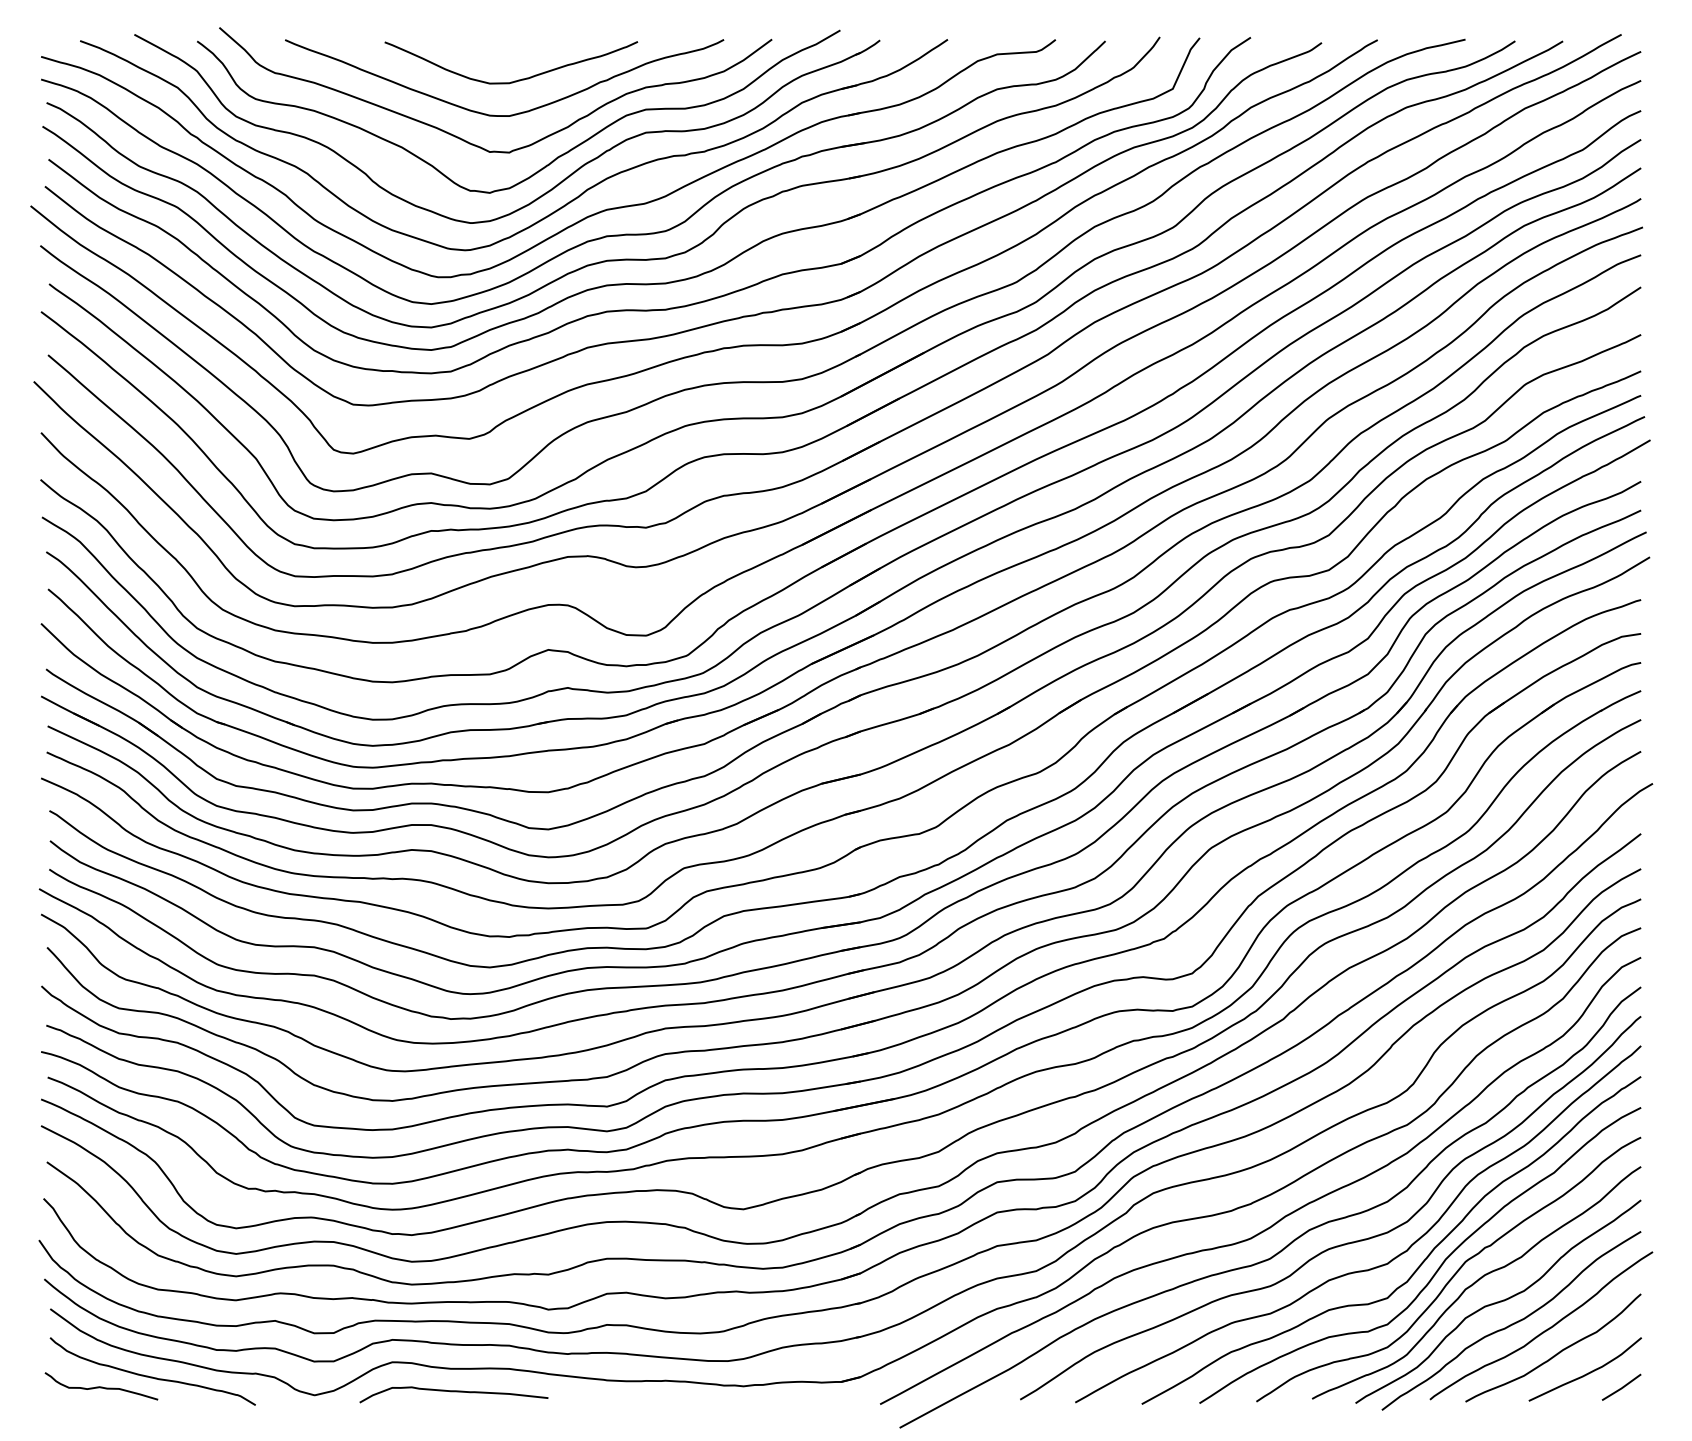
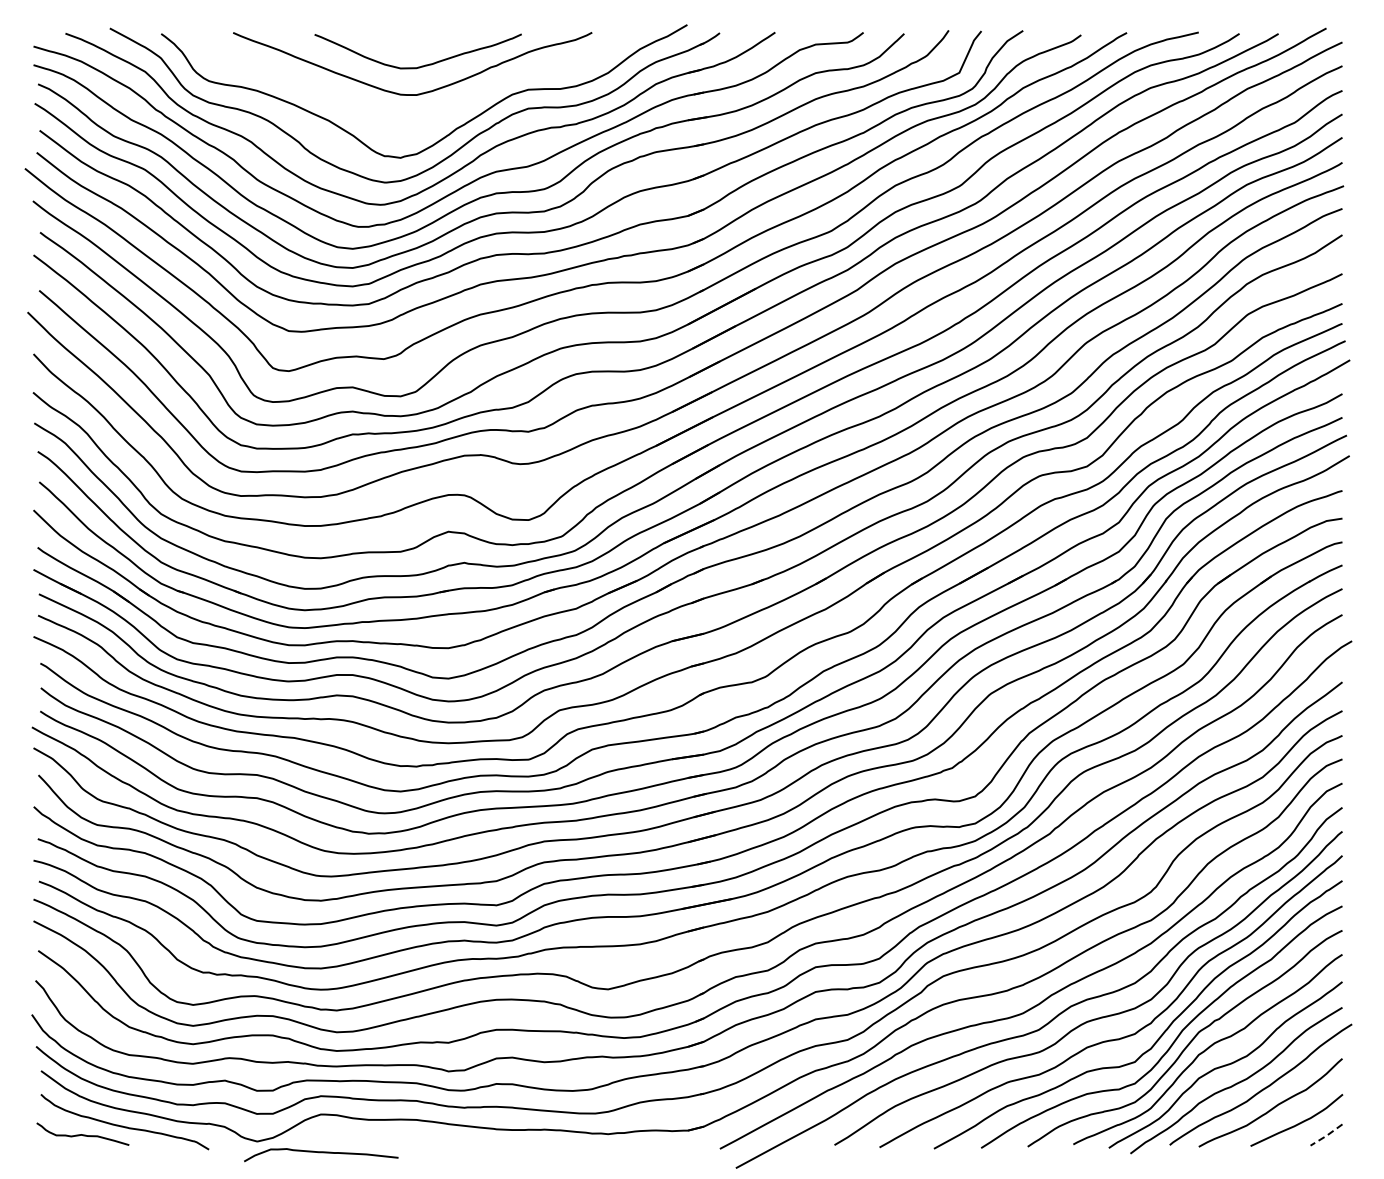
curve: (477, 144) -> (390, 118), removed
line: (1621, 1387) -> (1326, 1135), solid -> dashed
curve: (454, 1392) -> (321, 1153), moved

